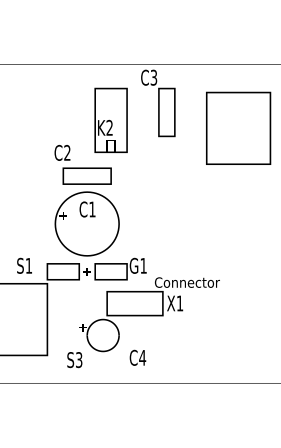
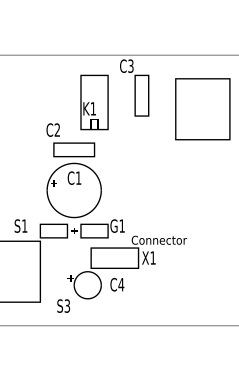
text: (109, 127) -> (93, 108), K2 -> K1
text: (137, 357) -> (116, 284), moved

